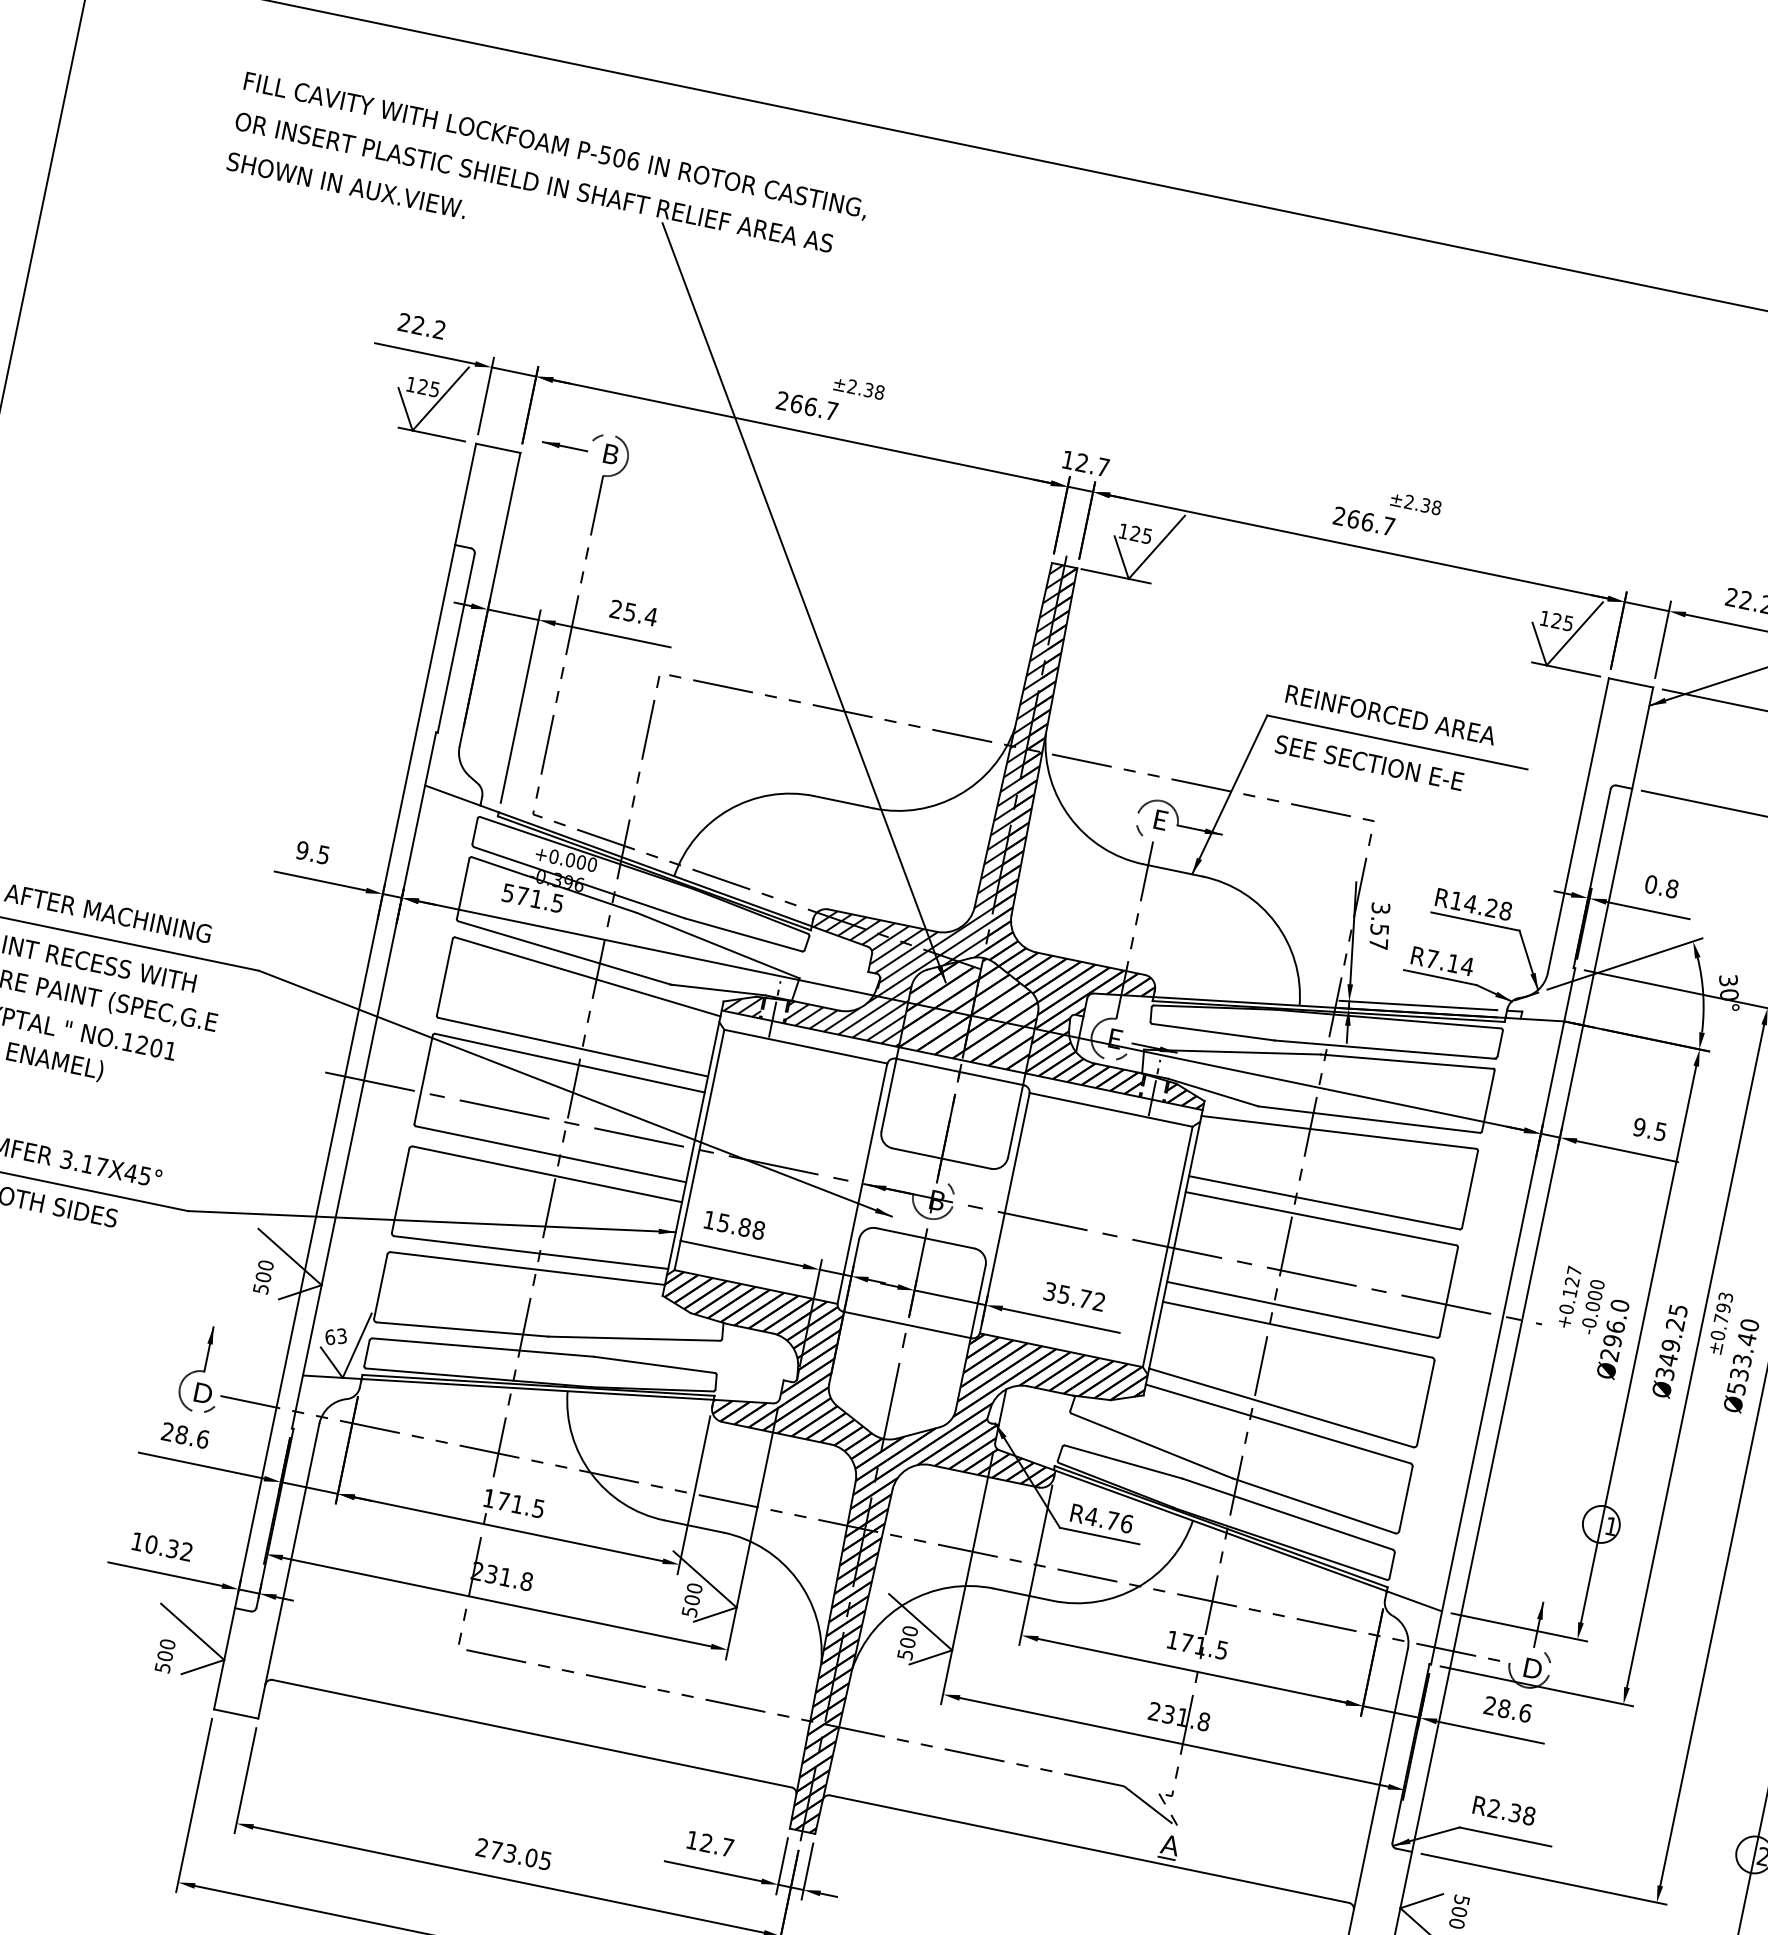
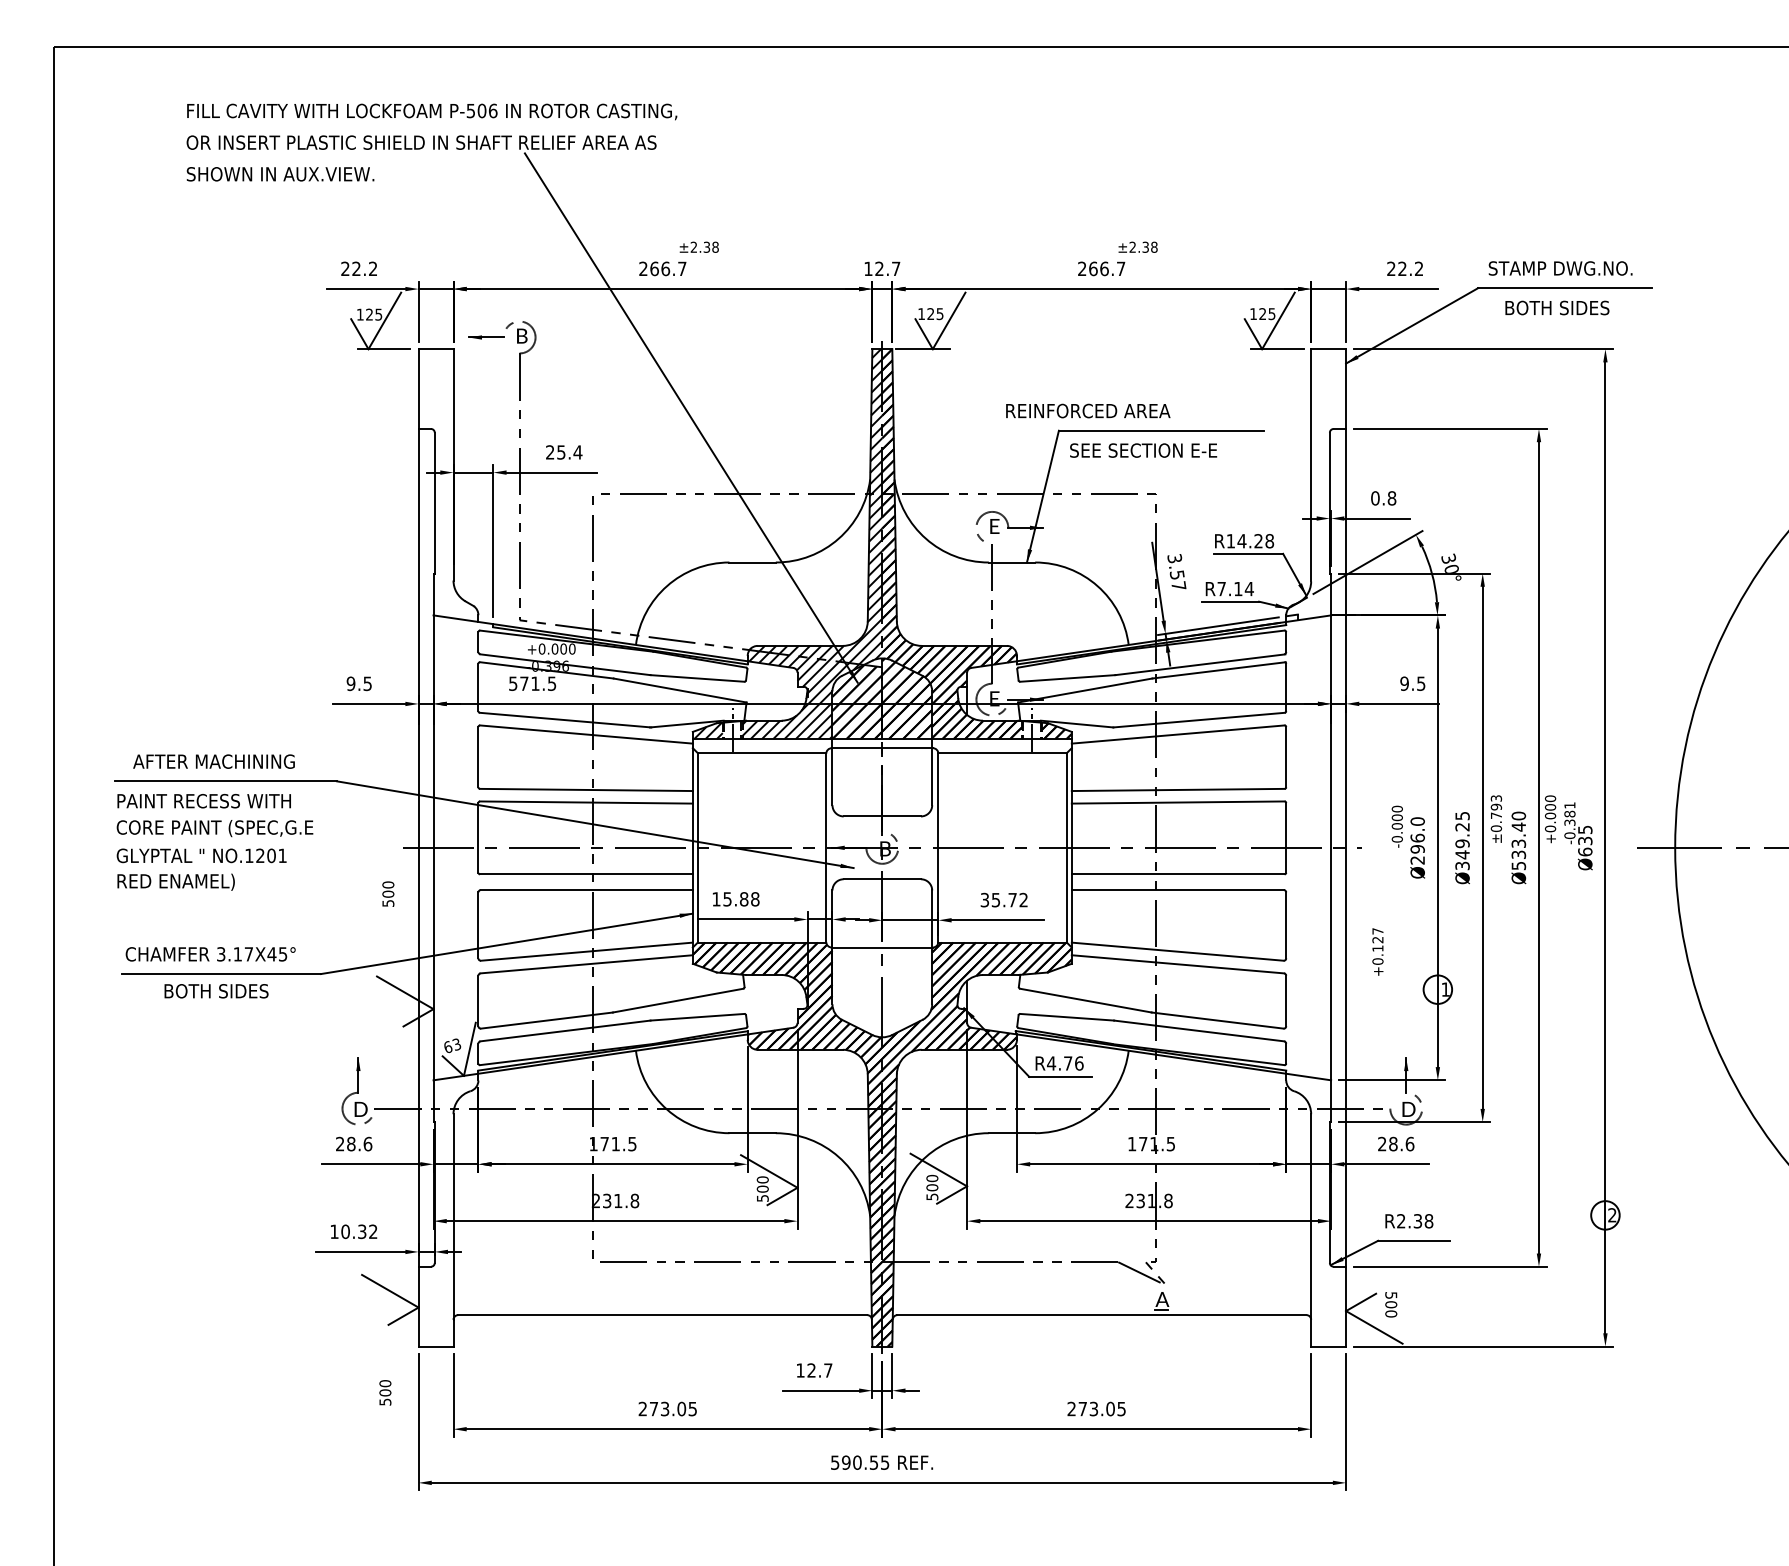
text: (1391, 714) -> (1088, 410), moved
text: (263, 1276) -> (388, 893), moved
text: (1568, 1296) -> (1377, 951), moved
text: (165, 1655) -> (385, 1392), moved

